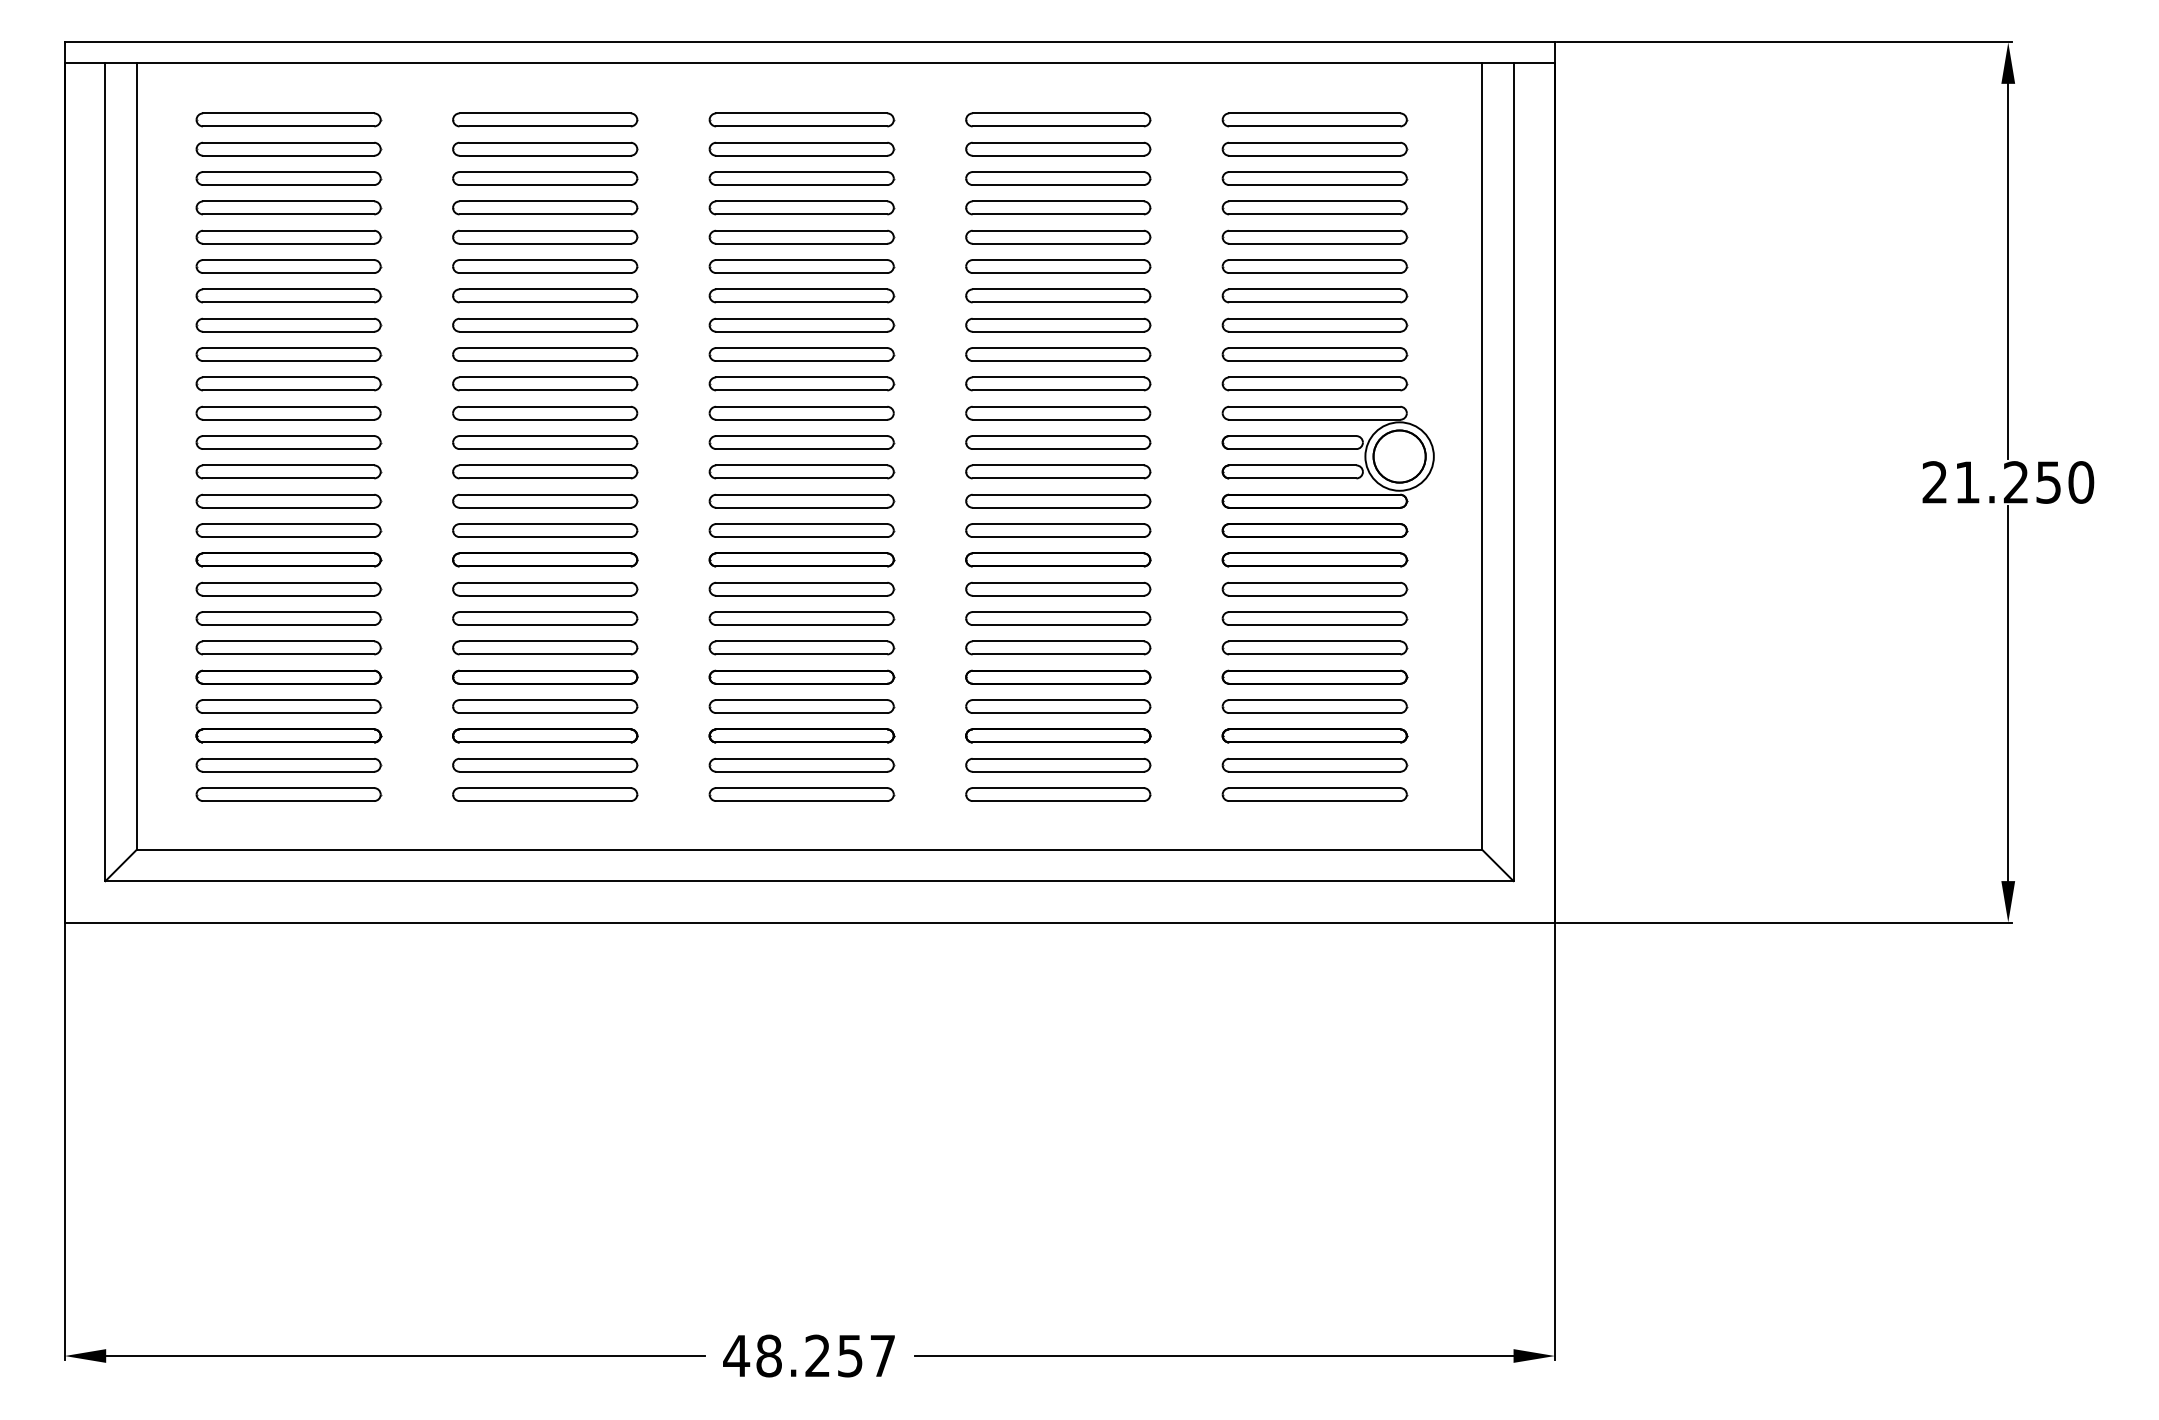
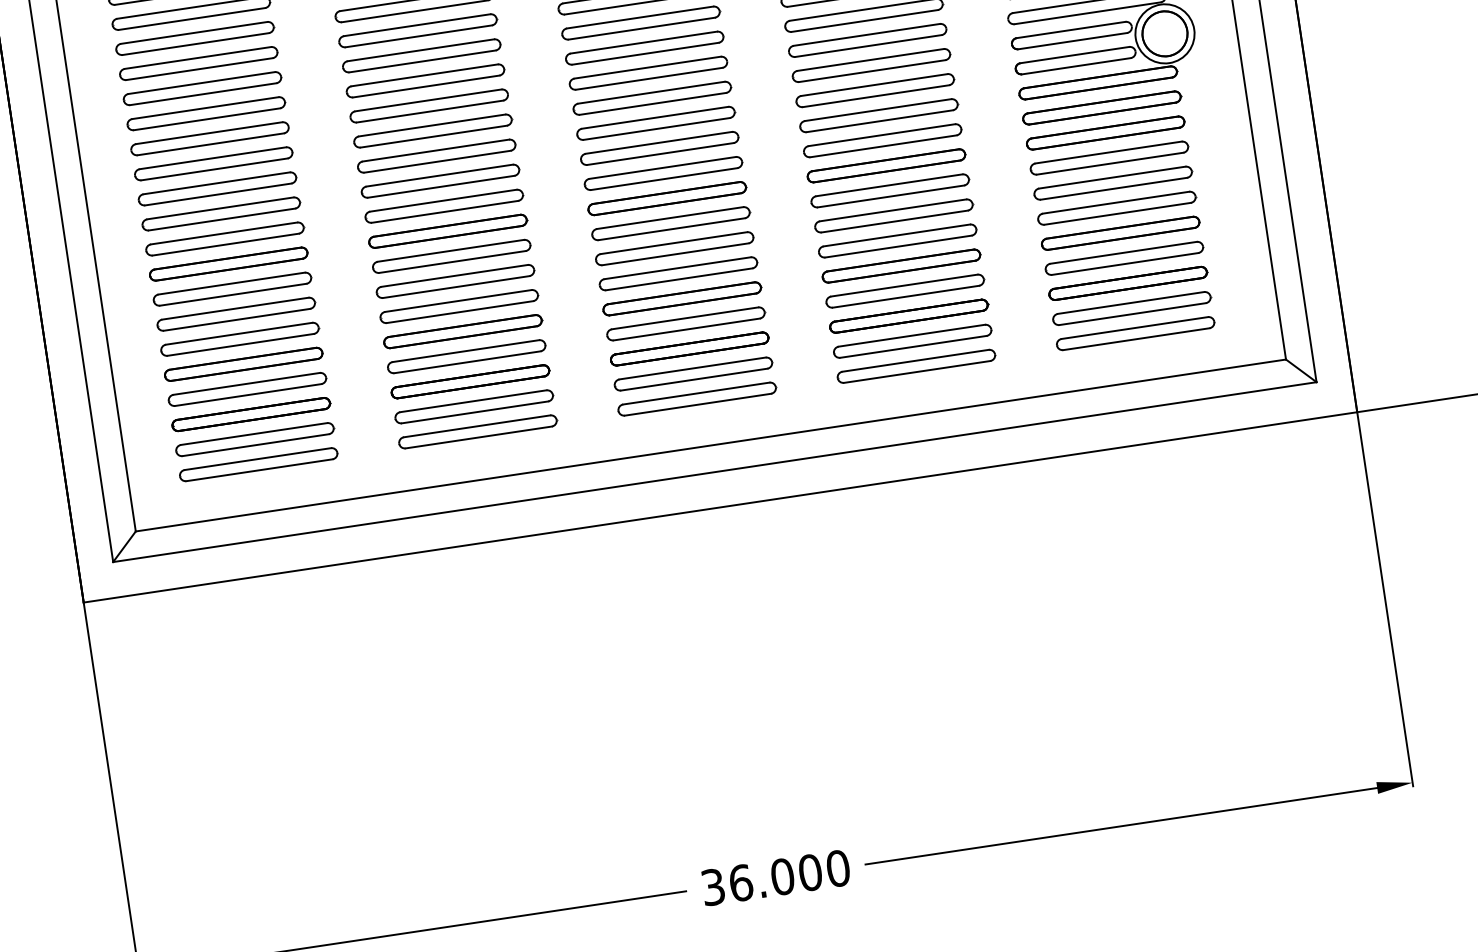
text: (809, 1355) -> (775, 877), 48.257 -> 36.000

